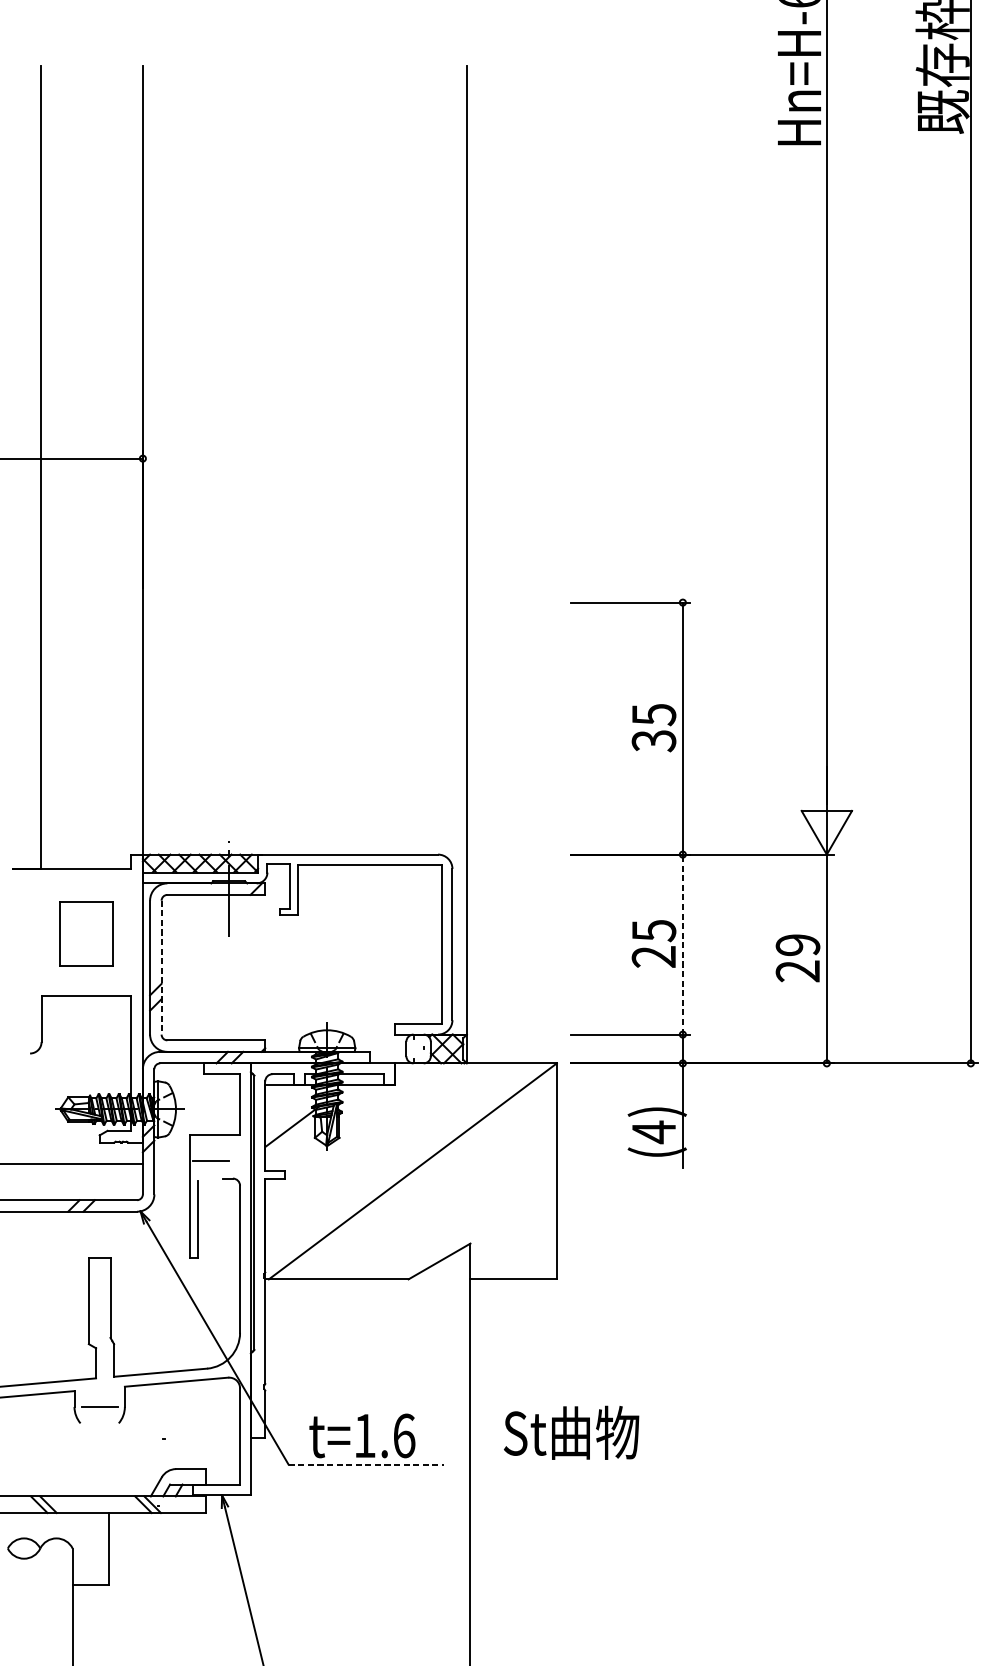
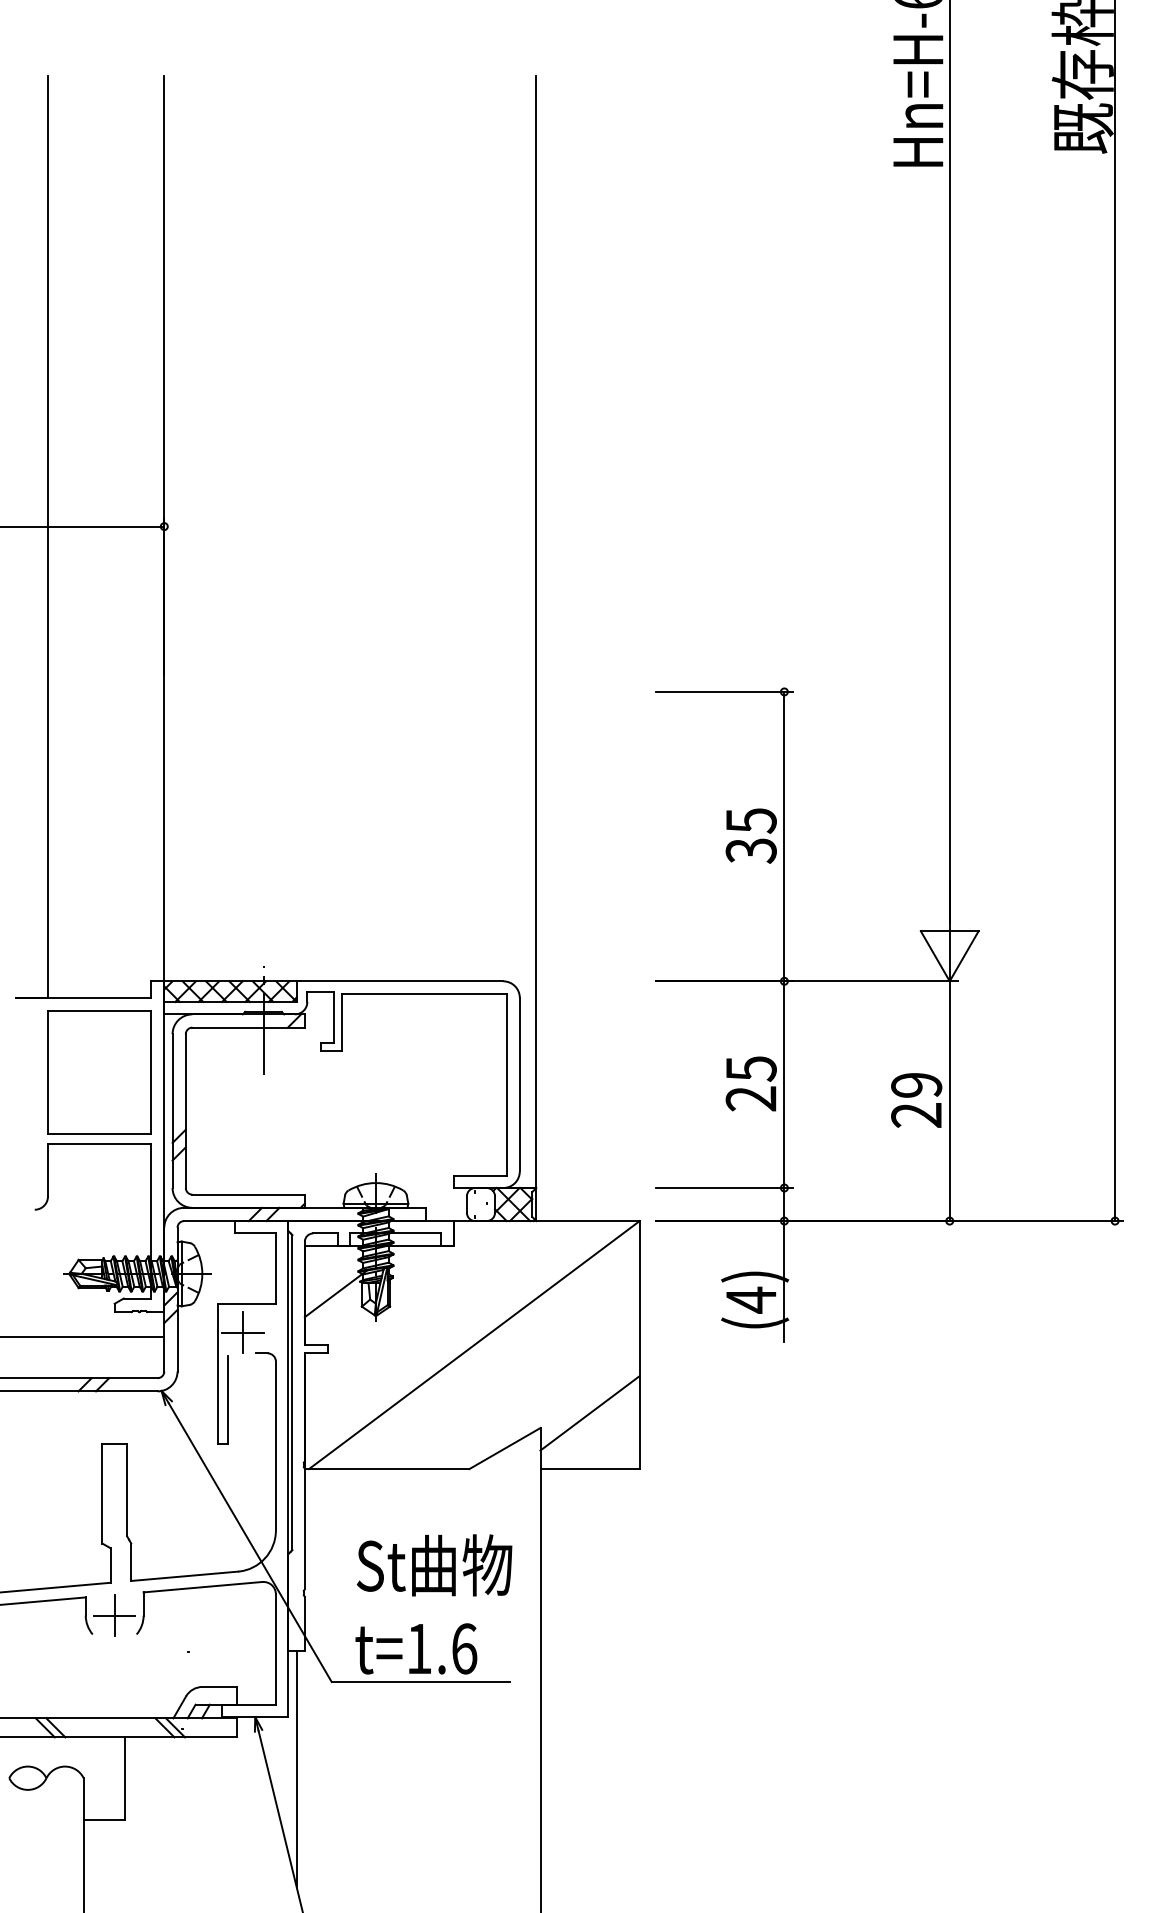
part: (86, 934) -> (99, 1072), size x1.67
line: (682, 944) -> (784, 1084), dashed -> solid
line: (161, 967) -> (185, 1111), dashed -> solid
line: (210, 1160) -> (242, 1332), added
line: (513, 1230) -> (589, 1413), added
line: (99, 1406) -> (114, 1615), added
text: (571, 1432) -> (434, 1565), moved
line: (366, 1465) -> (421, 1682), dashed -> solid
line: (257, 1540) -> (296, 1769), added

